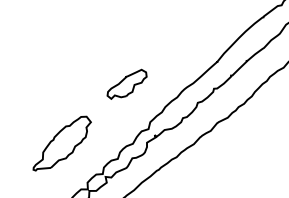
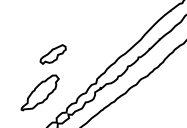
part: (125, 84) -> (52, 54), moved

